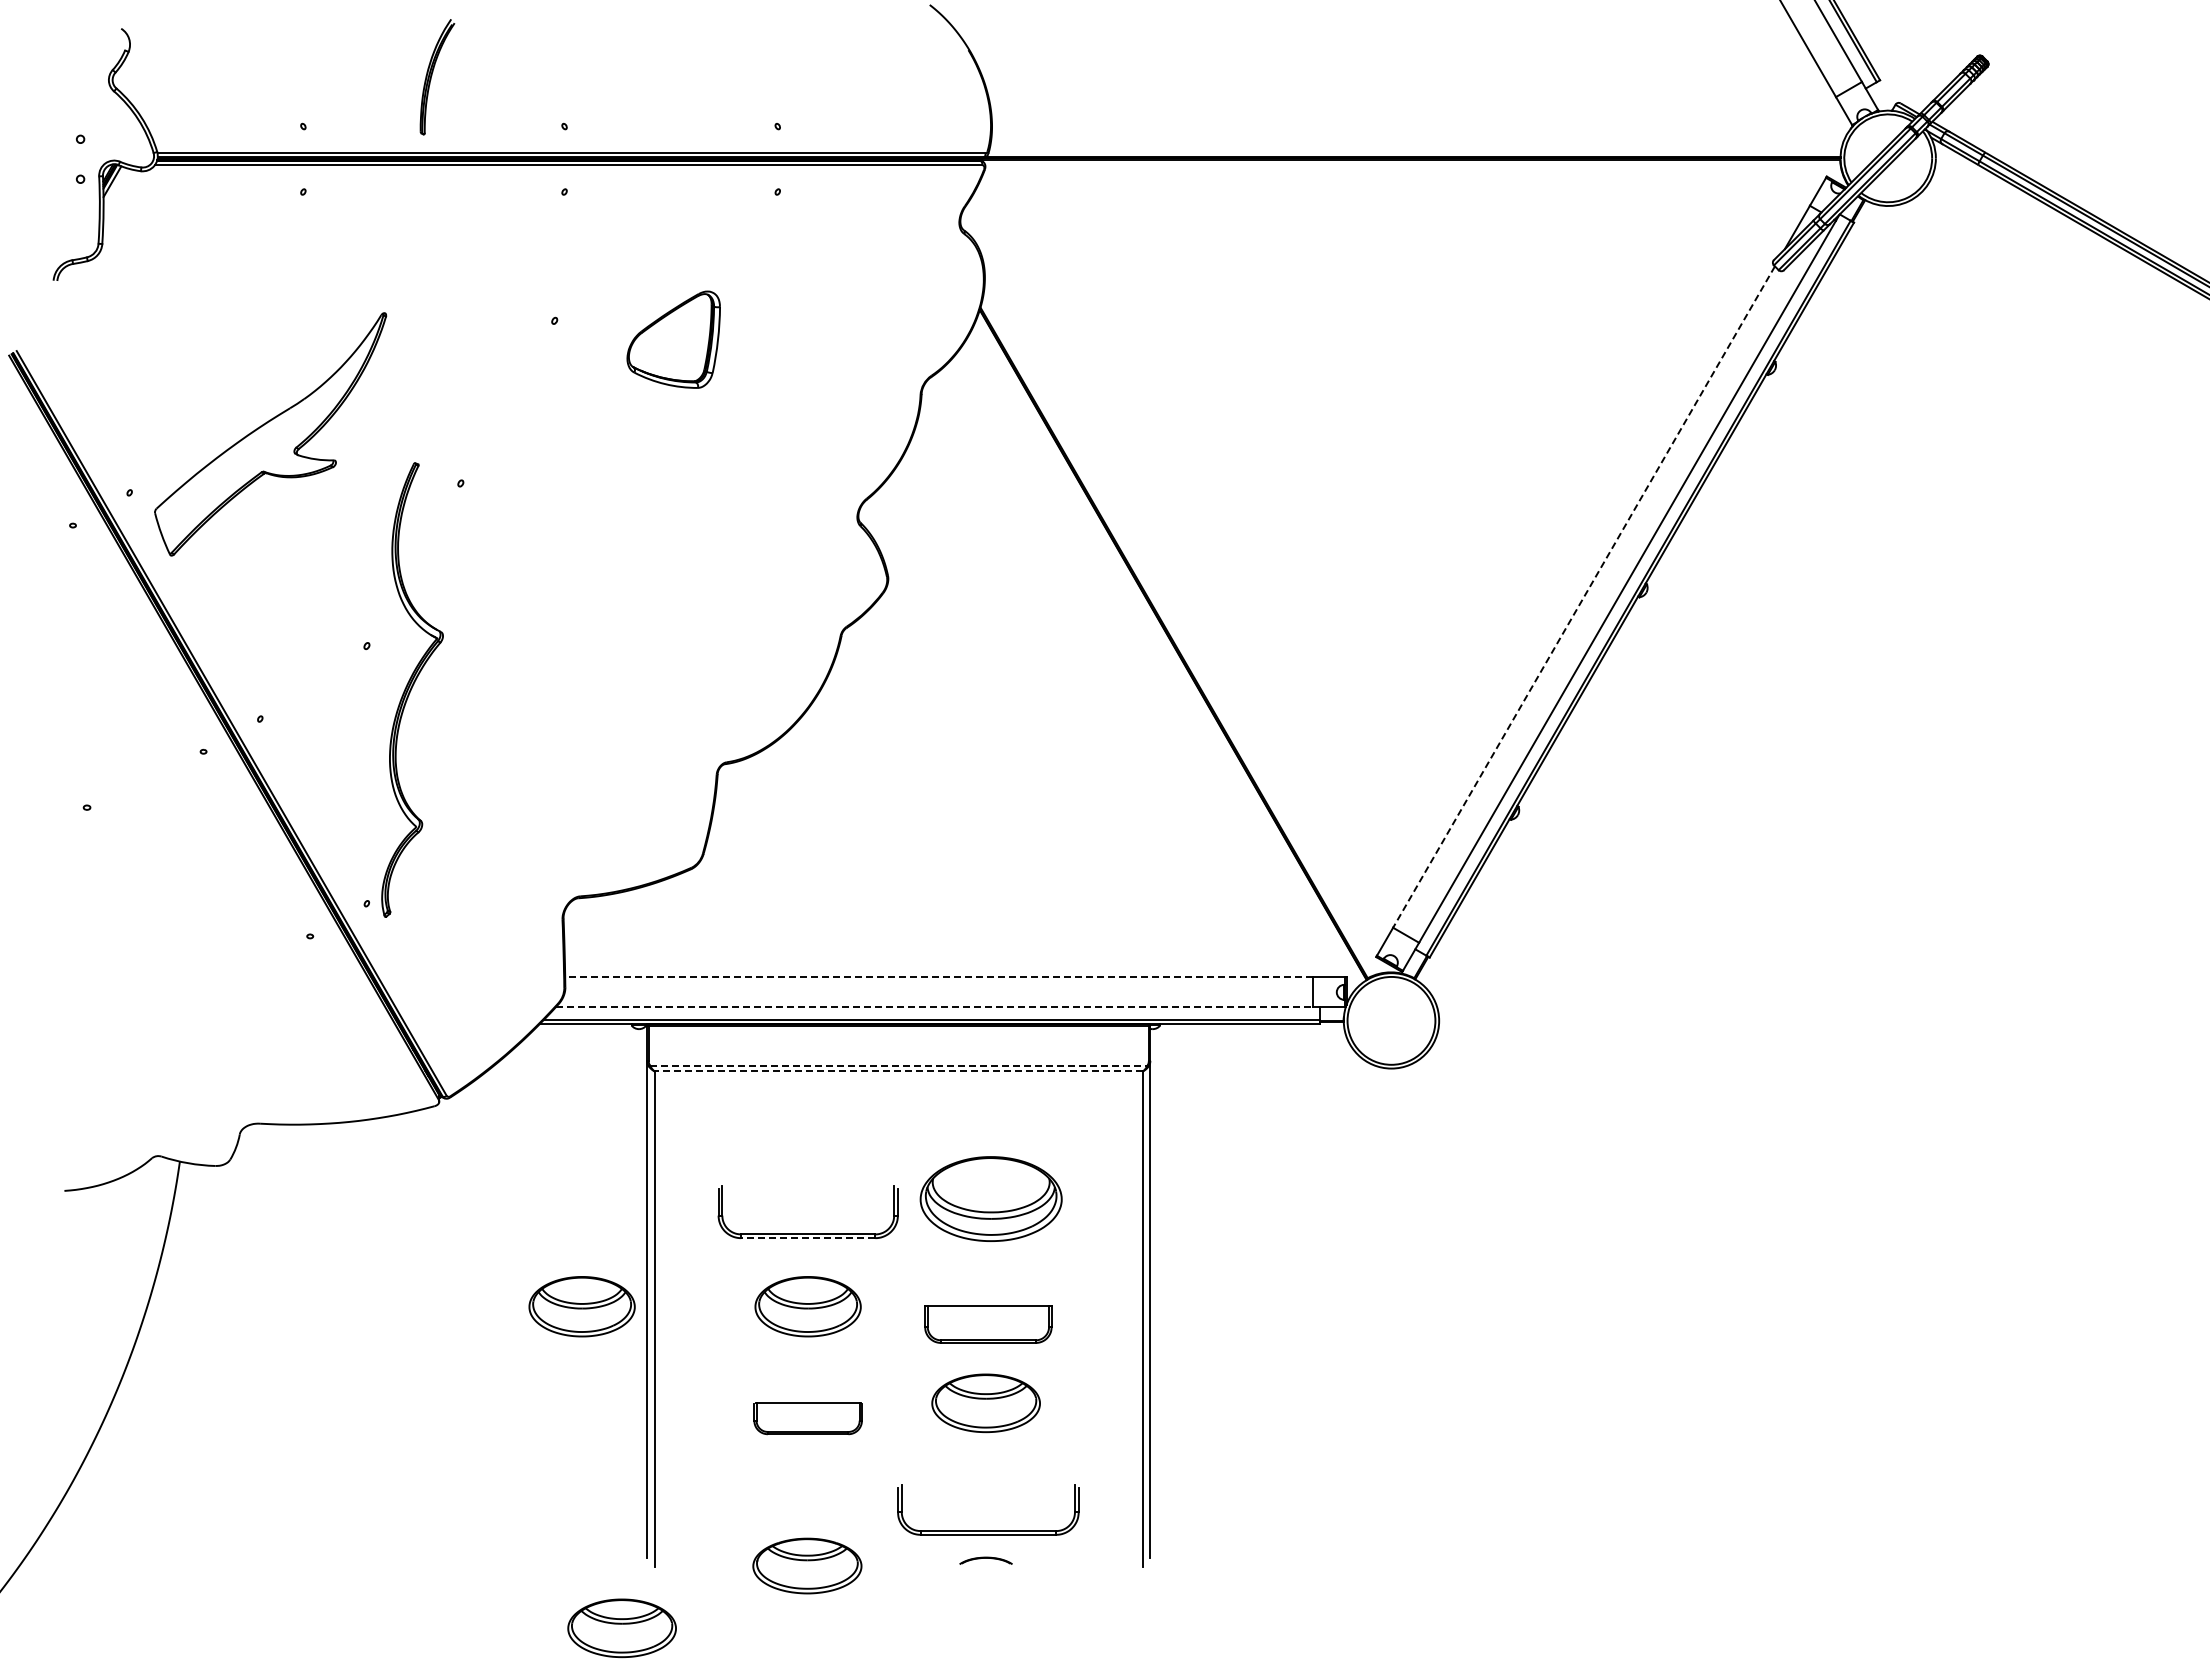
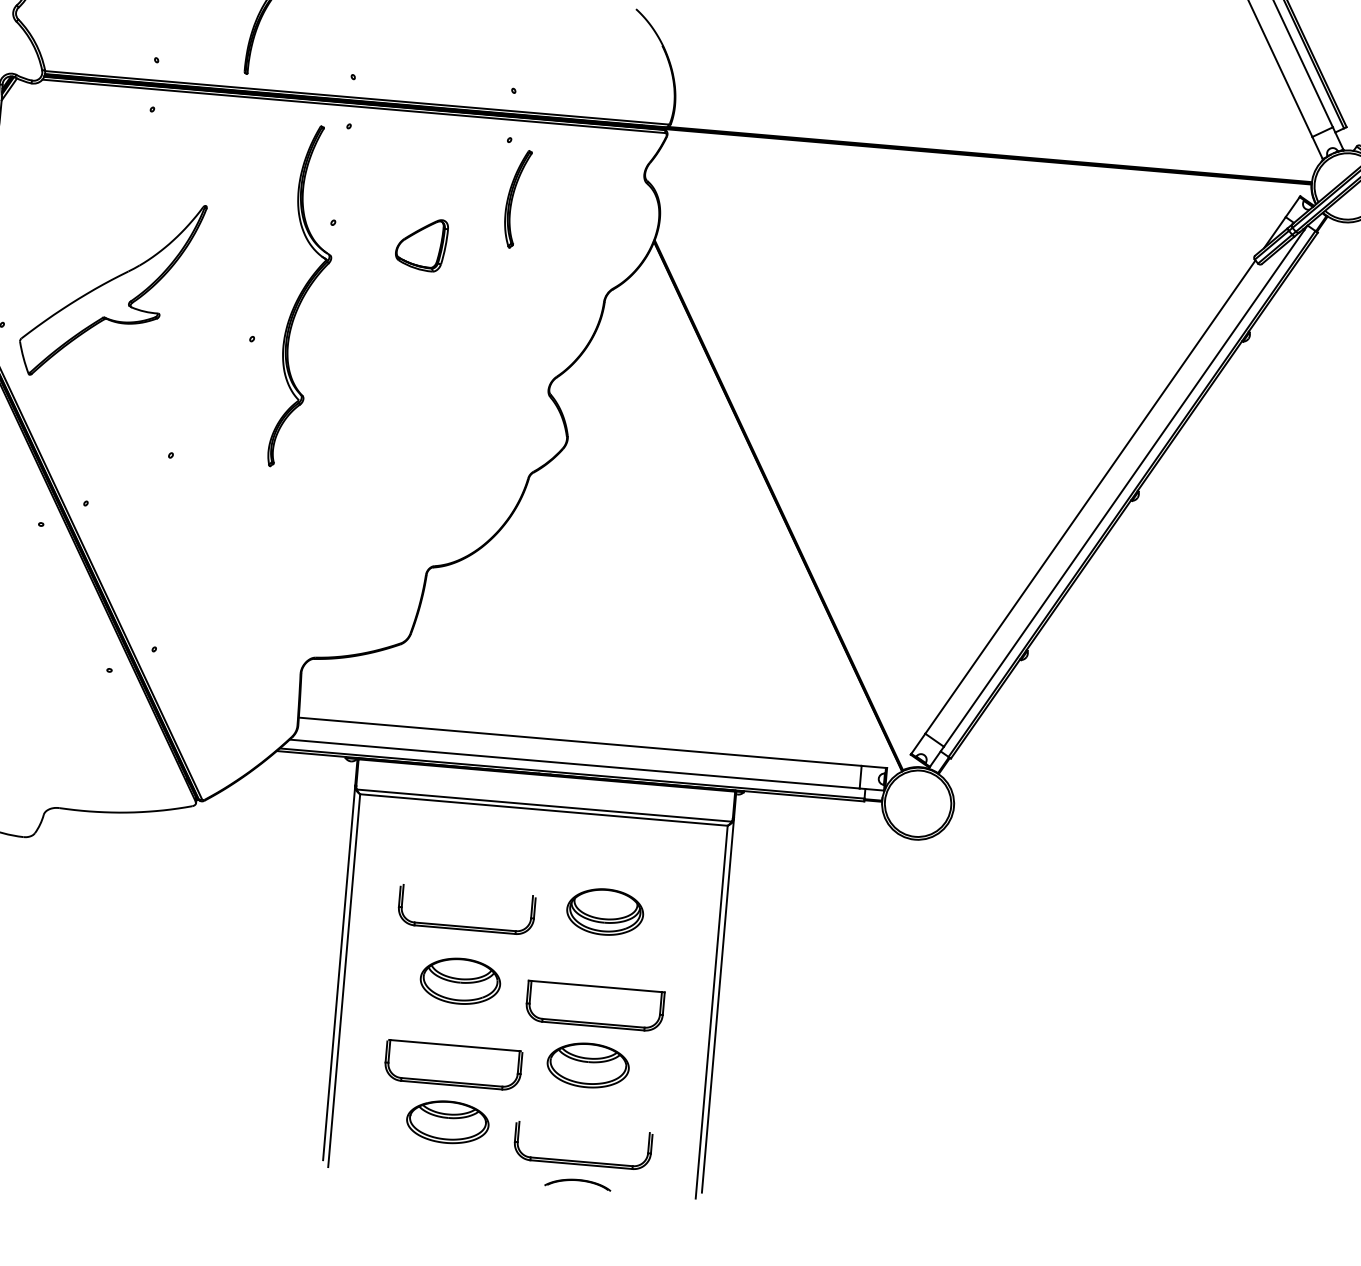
part: (794, 268) -> (517, 198), added
part: (673, 339) -> (421, 244), size x0.71
line: (1584, 597) -> (1090, 497), dashed -> solid
part: (412, 689) -> (304, 296), moved
line: (938, 977) -> (579, 741), dashed -> solid
line: (934, 1007) -> (574, 764), dashed -> solid
line: (898, 1065) -> (544, 805), dashed -> solid
line: (898, 1071) -> (543, 810), dashed -> solid
part: (990, 1198) -> (604, 911), size x0.71
line: (807, 1238) -> (464, 929), dashed -> solid
part: (581, 1306) -> (289, 966), removed
part: (988, 1324) -> (595, 1006), size x1.43
part: (807, 1418) -> (452, 1065), size x1.67
part: (985, 1560) -> (577, 1183), size x1.67
part: (807, 1565) -> (447, 1121), moved
part: (621, 1628) -> (299, 1211), removed

